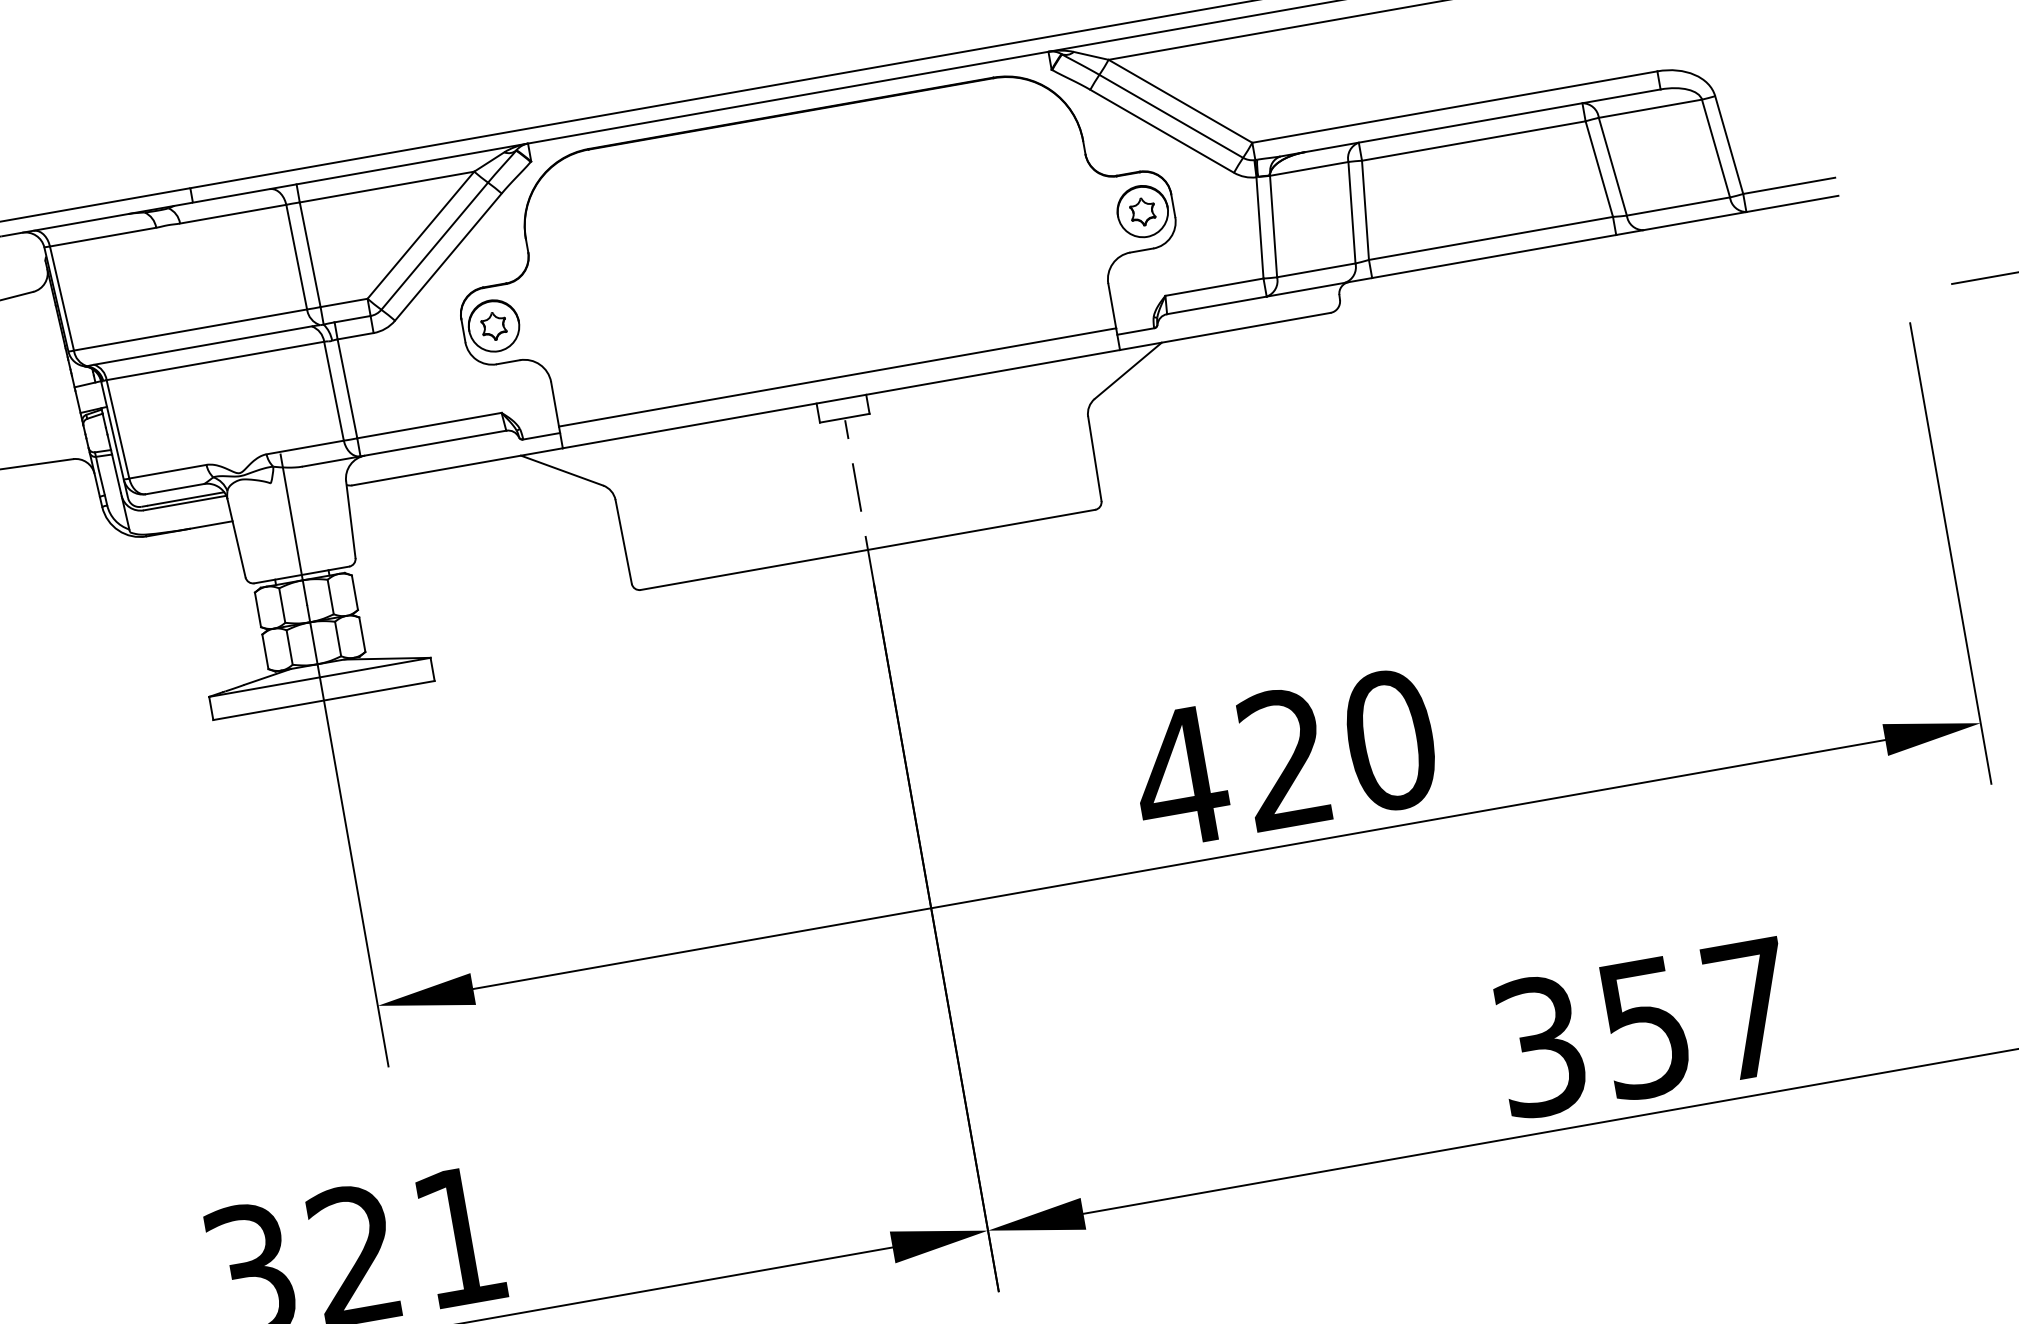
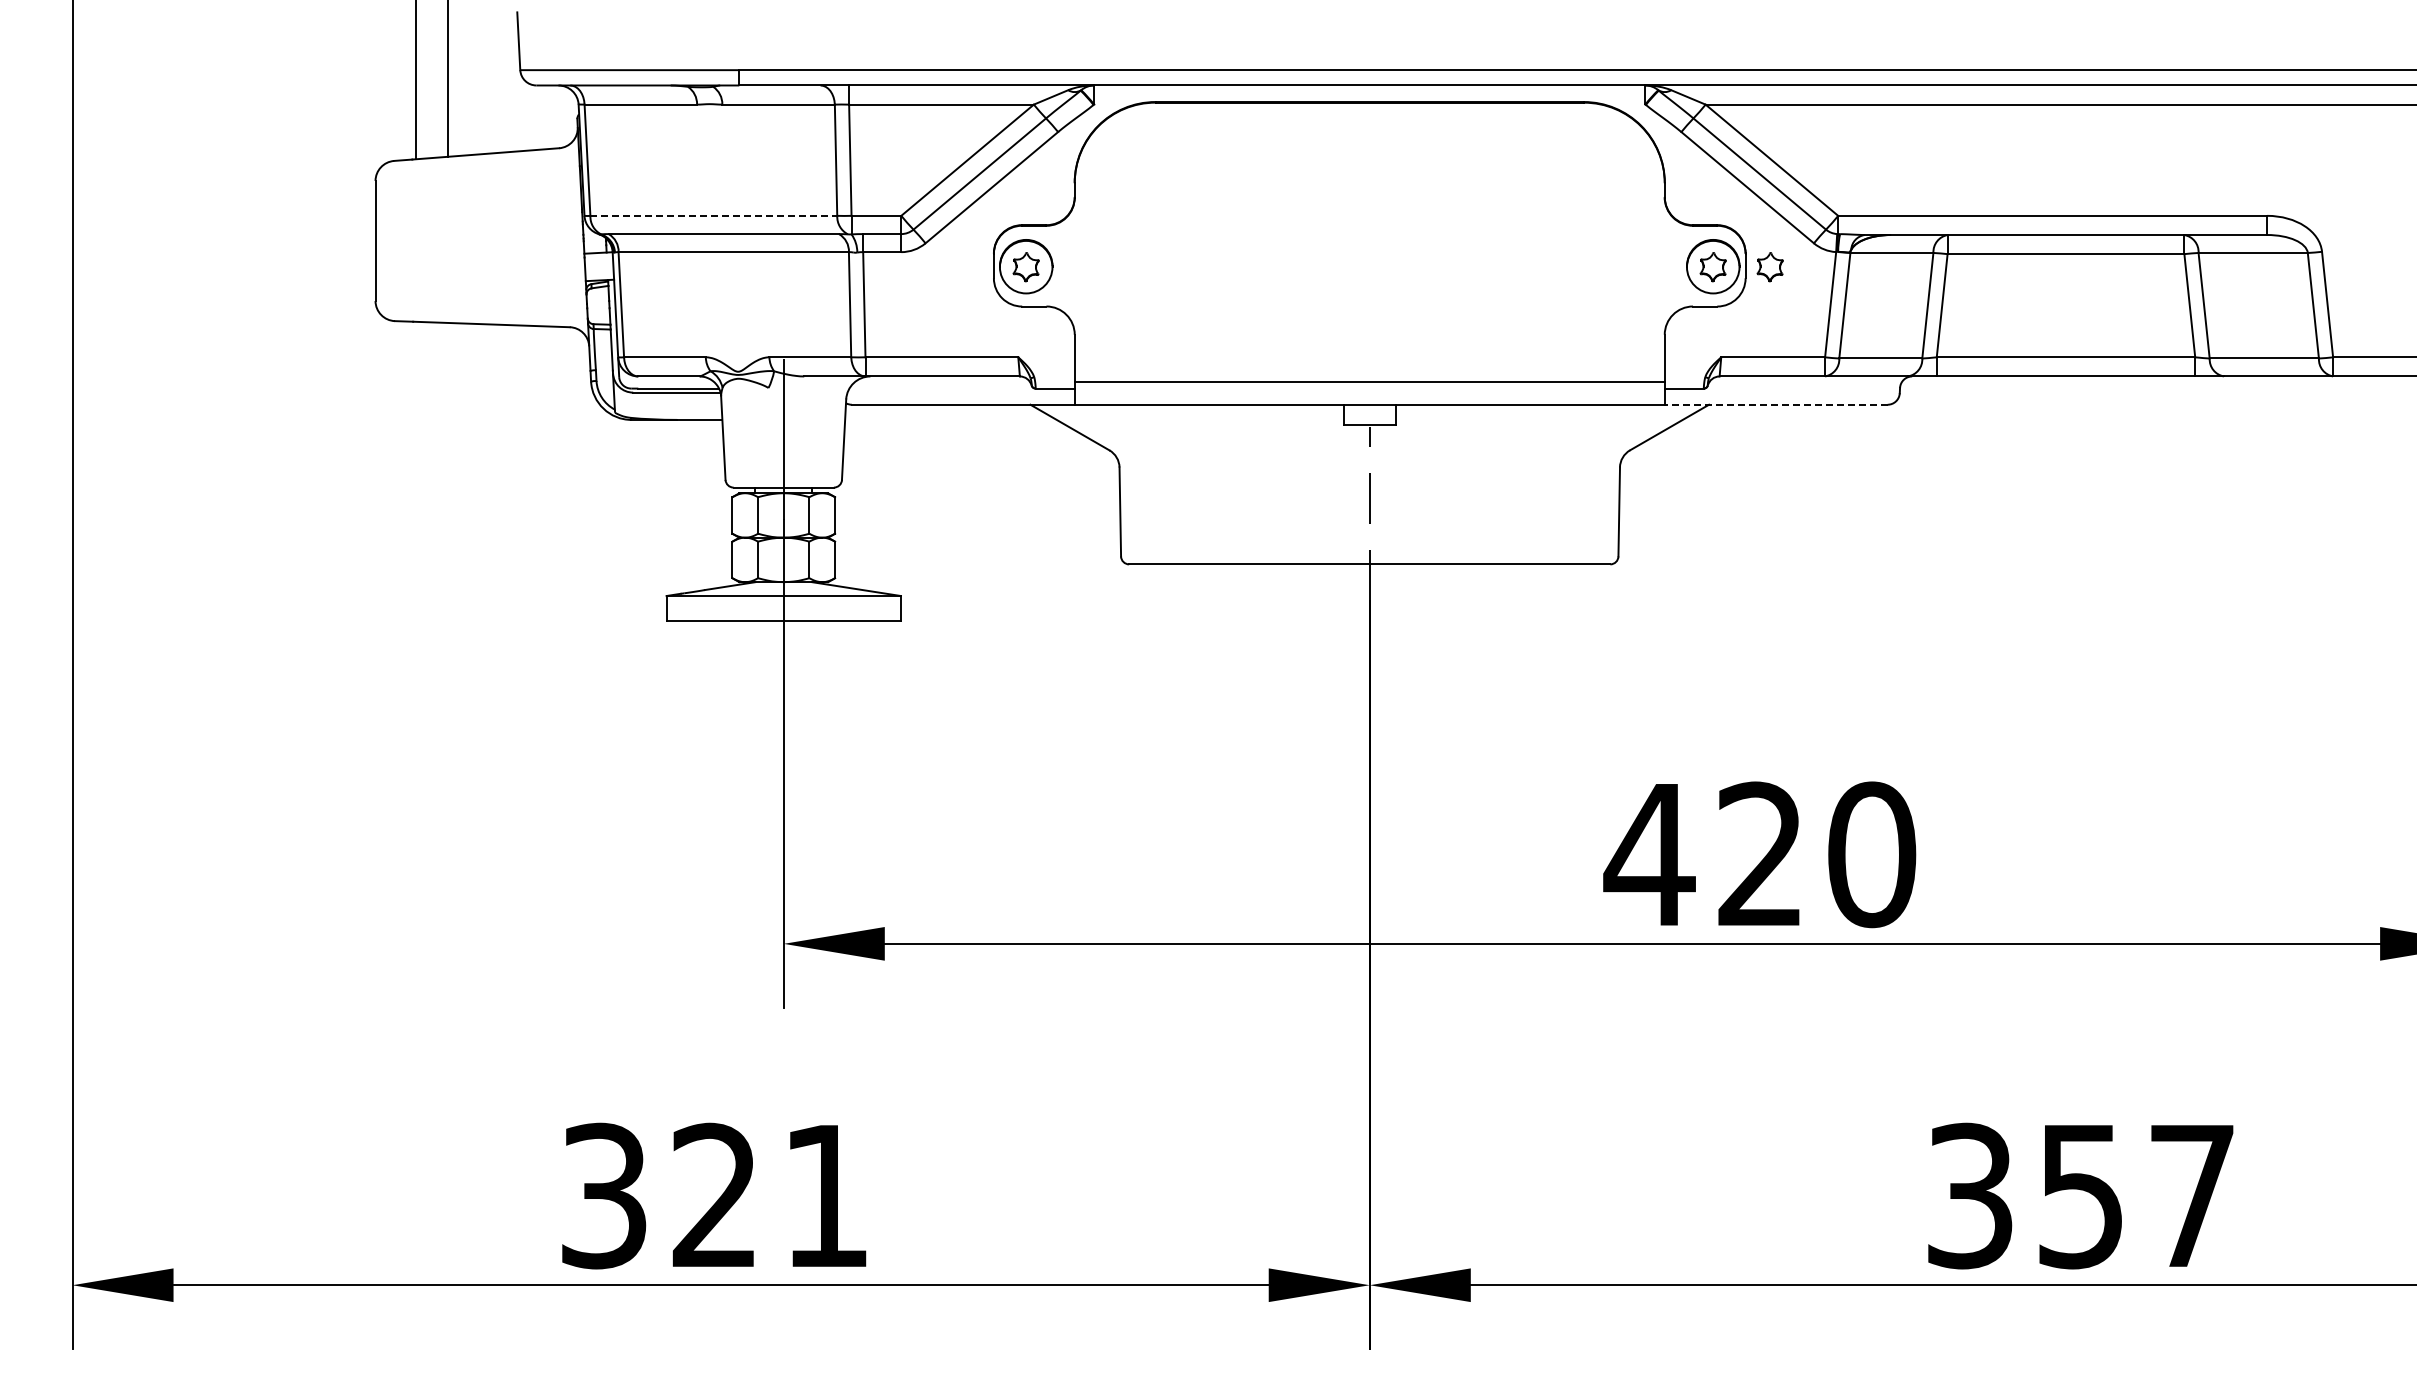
part: (1196, 202) -> (1769, 267), added
line: (191, 329) -> (714, 215), solid -> dashed
line: (1224, 331) -> (1775, 404), solid -> dashed

